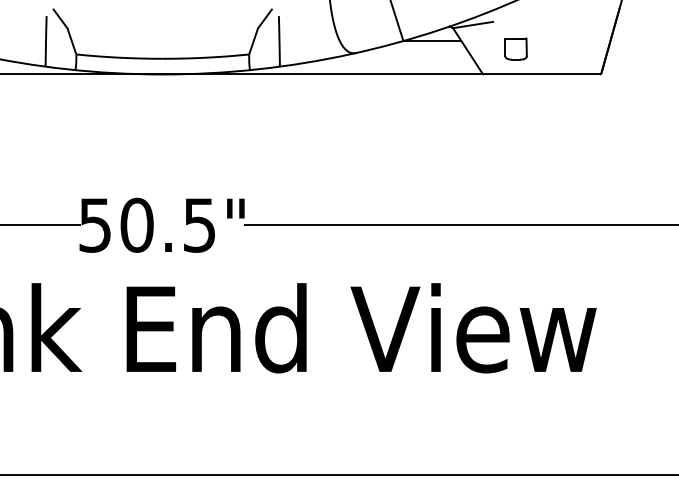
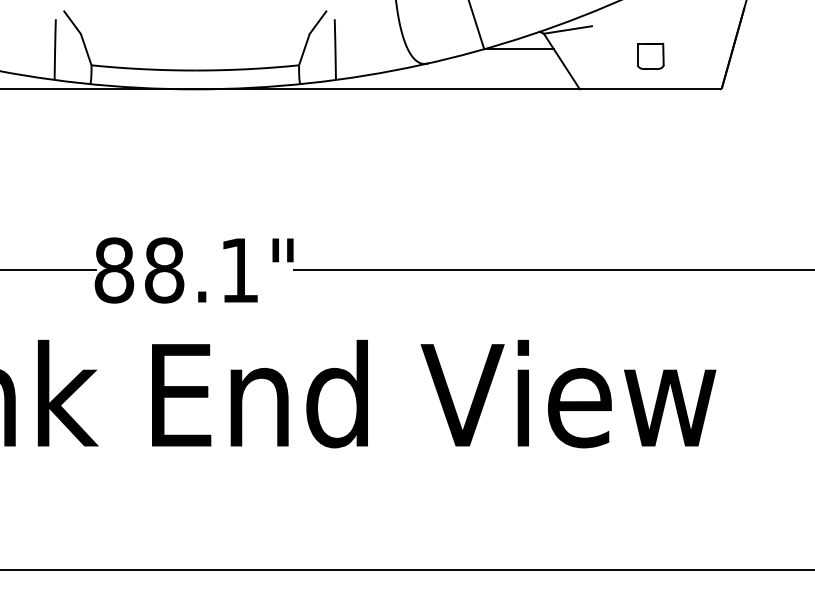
part: (515, 48) -> (650, 55), moved
text: (146, 224) -> (175, 269), 50.5" -> 88.1"

